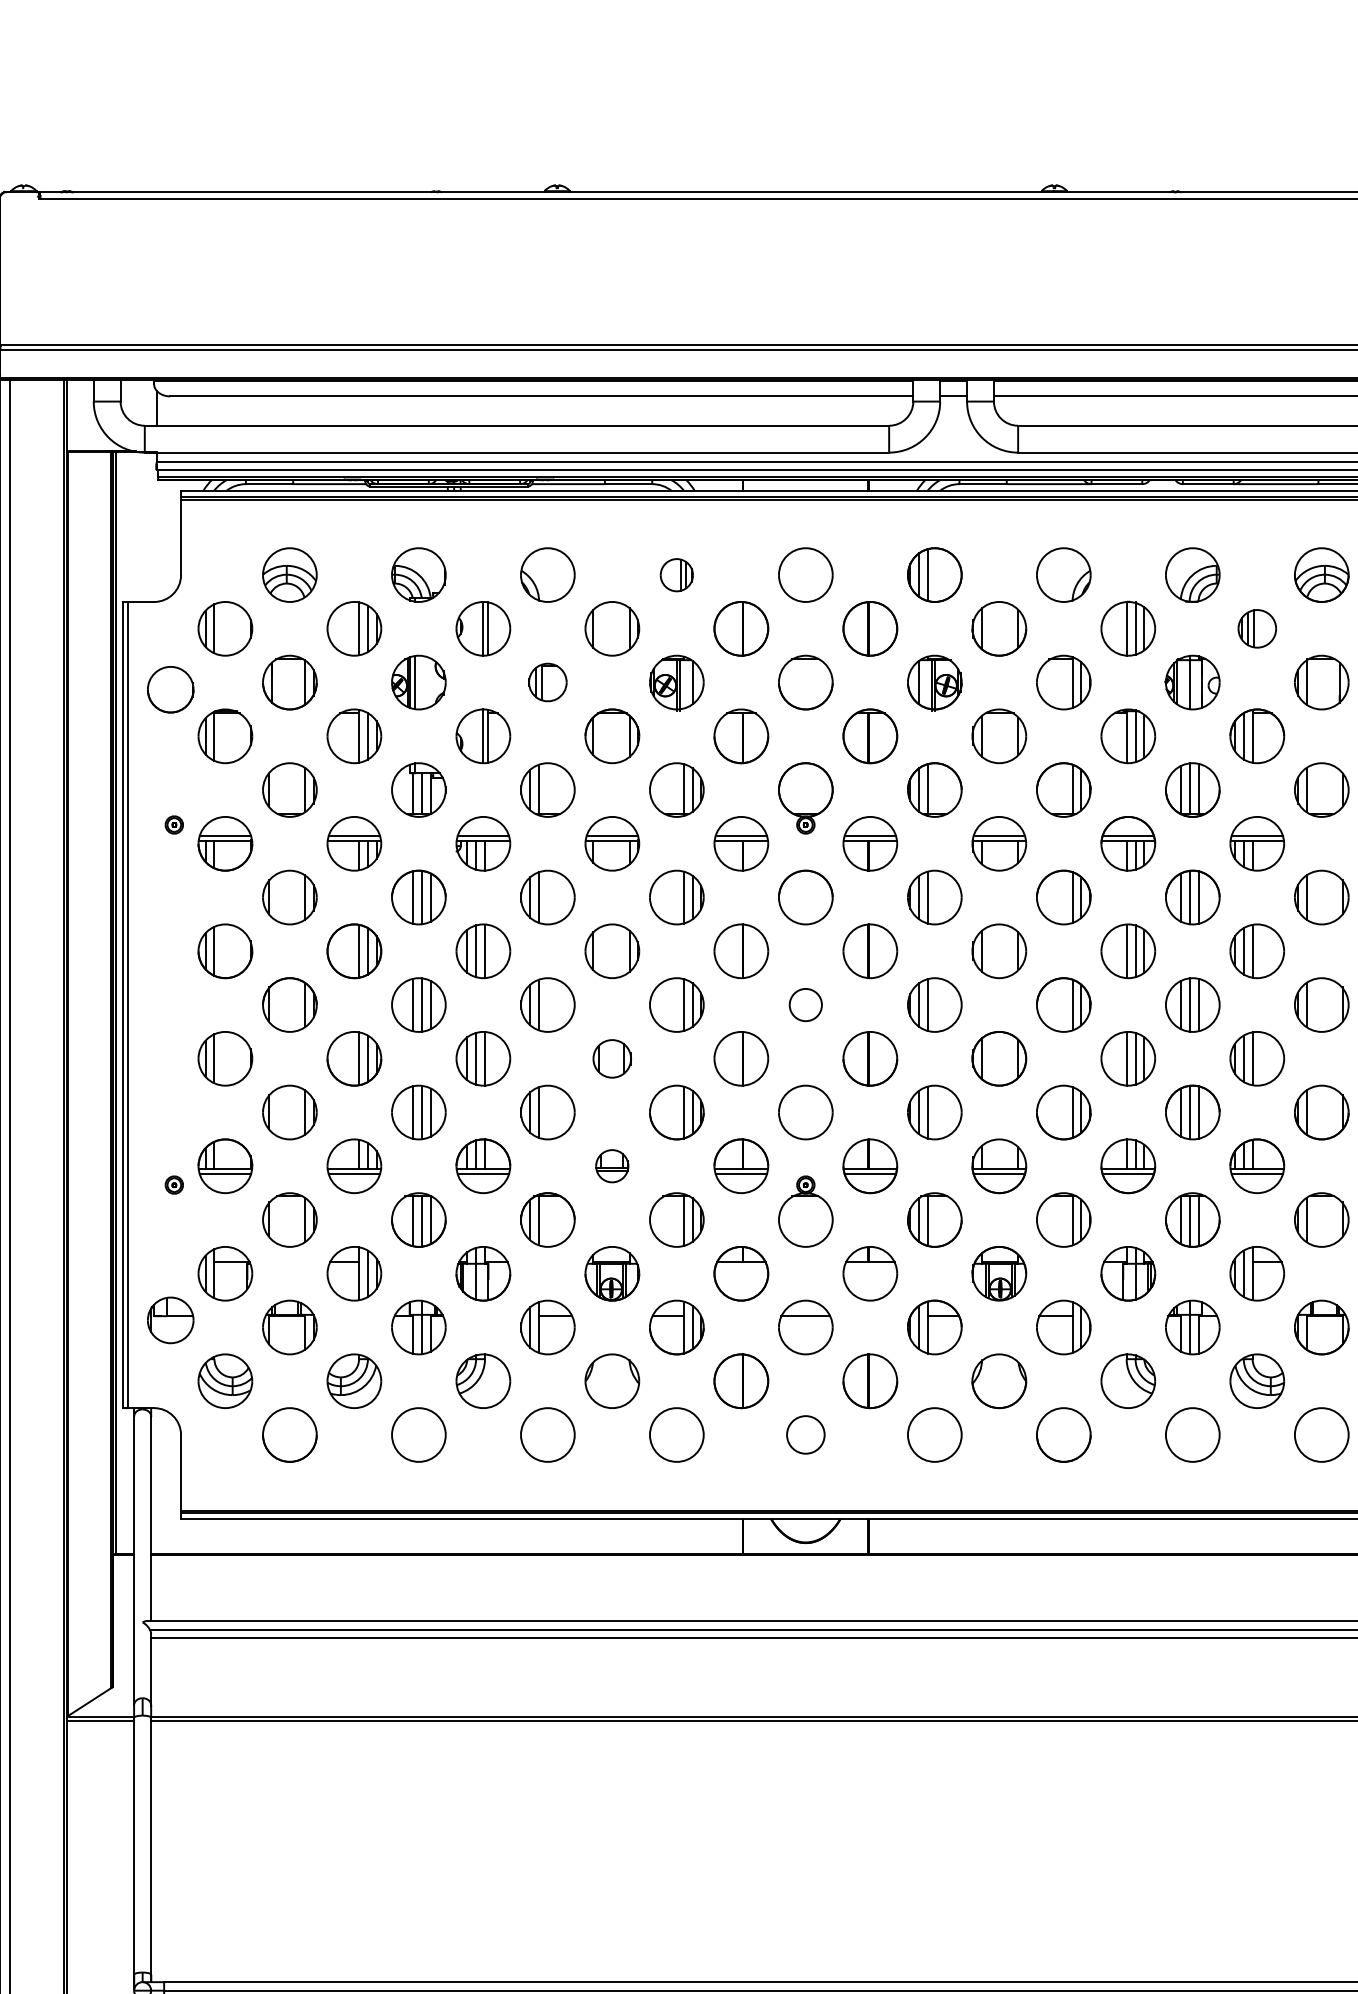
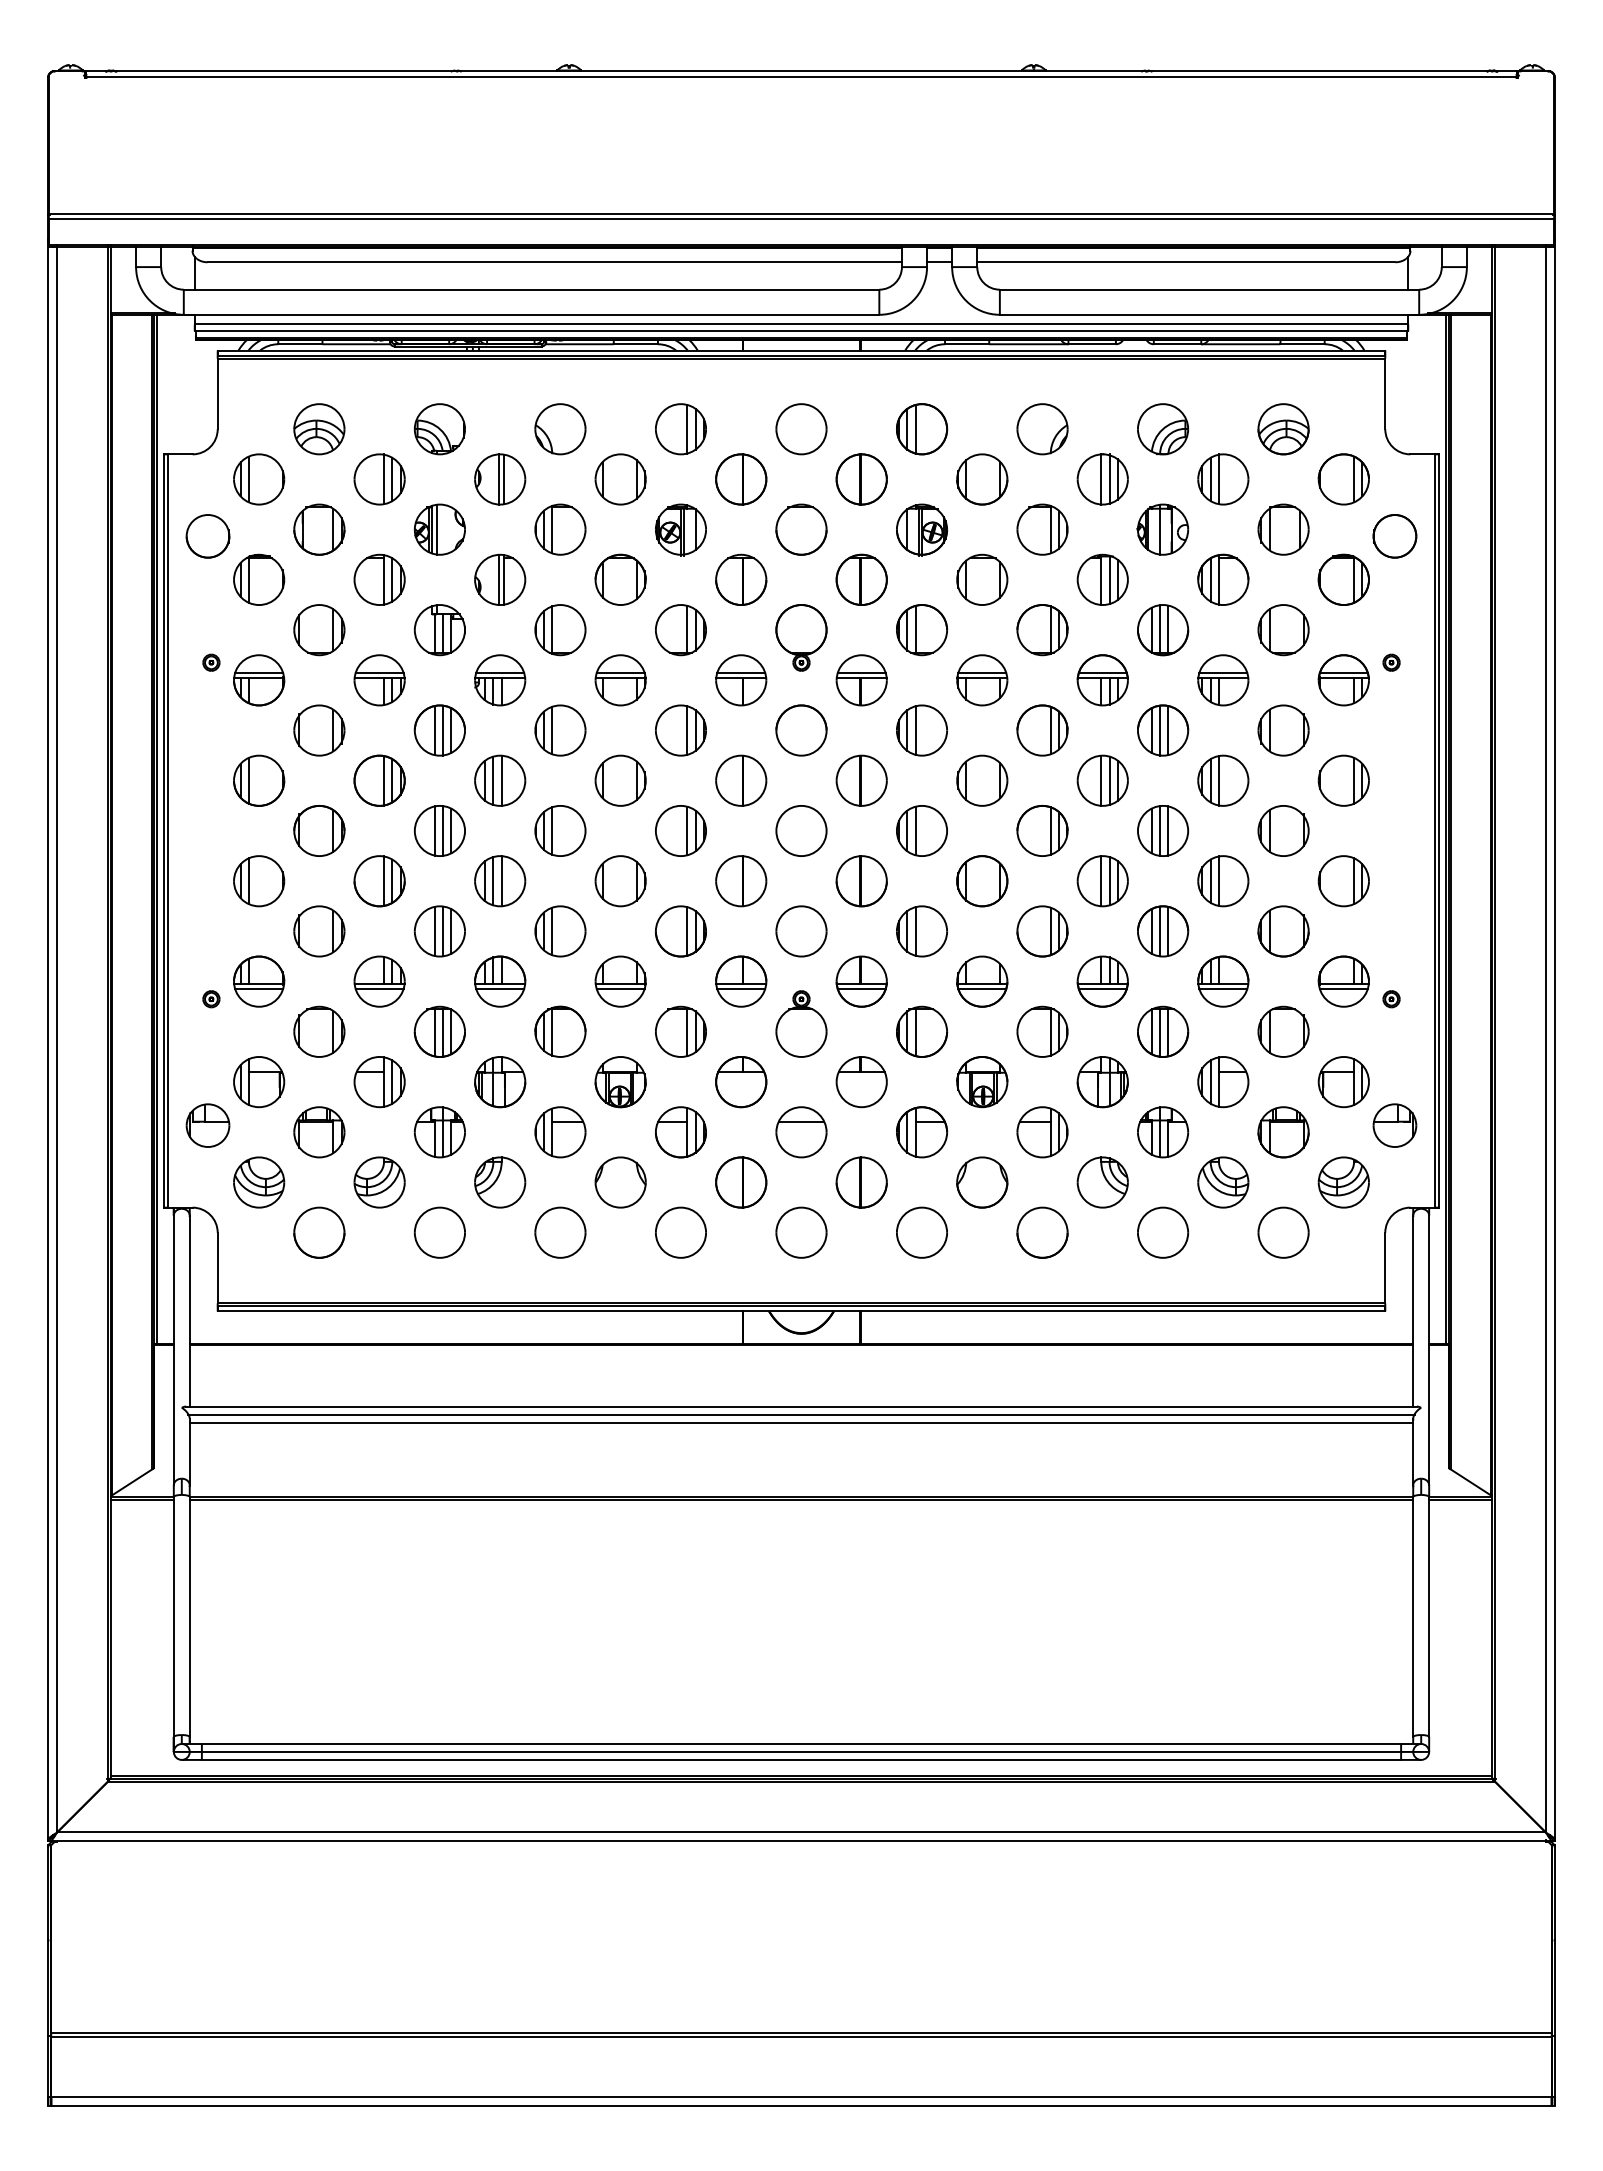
part: (676, 575) -> (680, 429), size x1.67
part: (1257, 628) -> (1223, 479), size x1.43
part: (547, 682) -> (560, 529), size x1.43
part: (805, 1004) -> (801, 830), size x1.67
part: (612, 1059) -> (620, 881), size x1.43
part: (612, 1166) -> (620, 981), size x1.67
part: (805, 1434) -> (801, 1232), size x1.43

